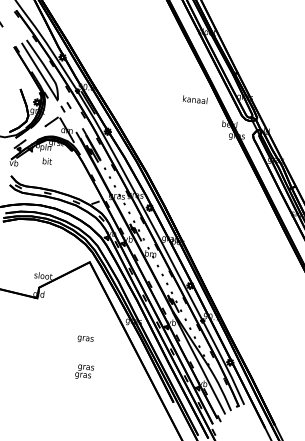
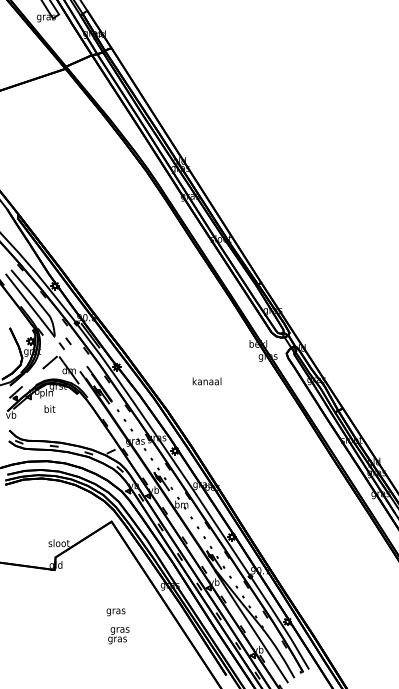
text: (194, 99) -> (206, 381), moved
text: (84, 372) -> (118, 635), moved

